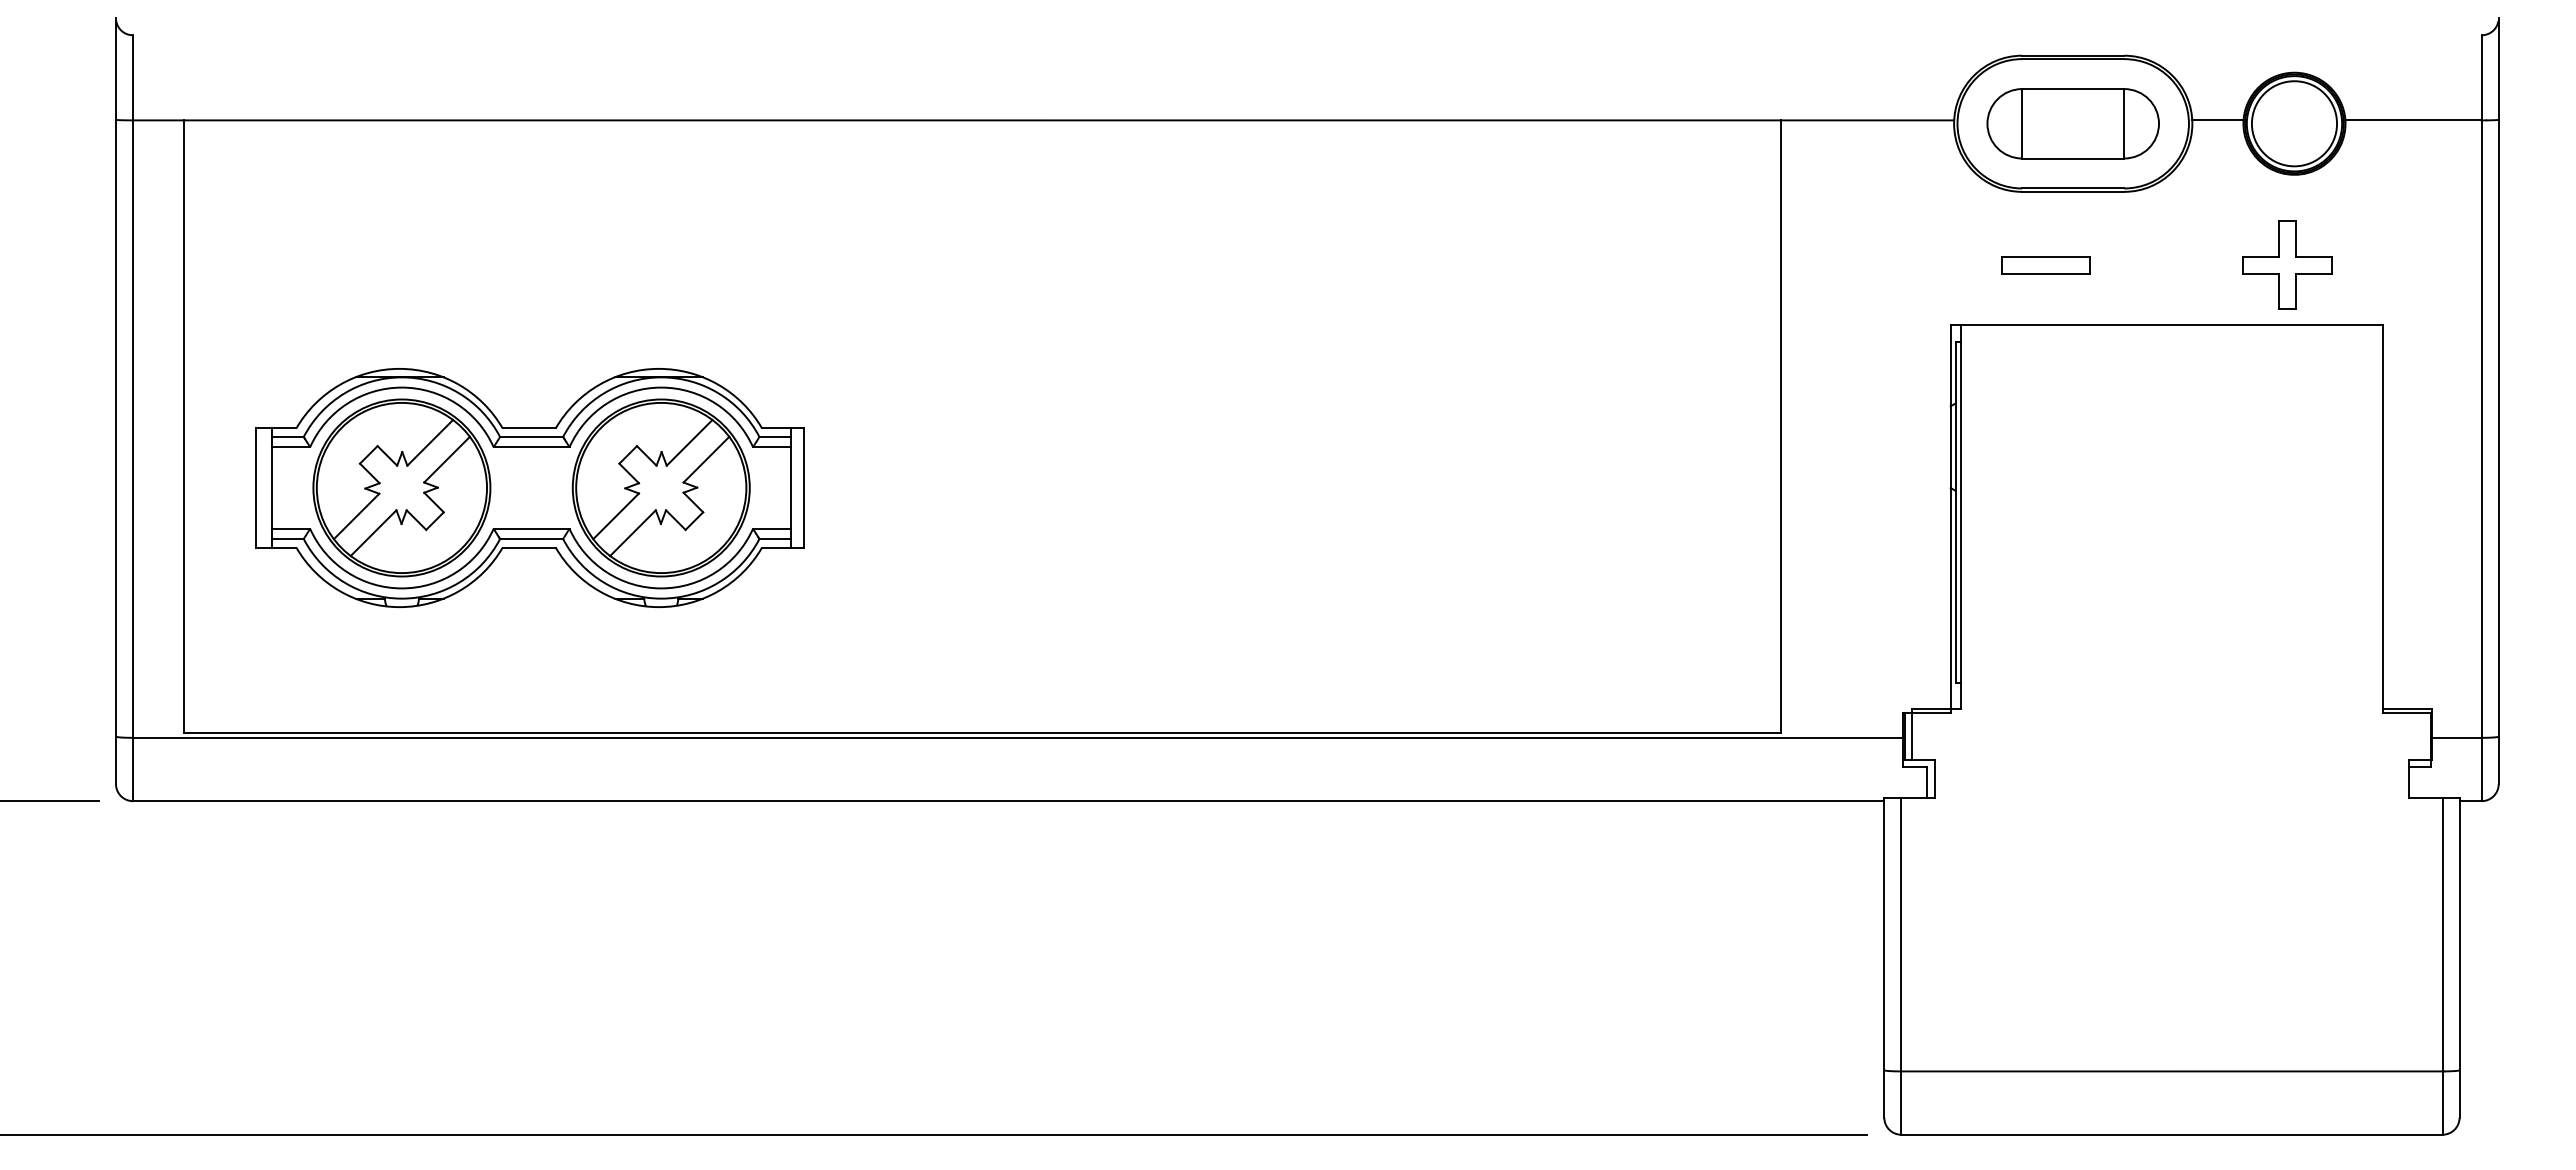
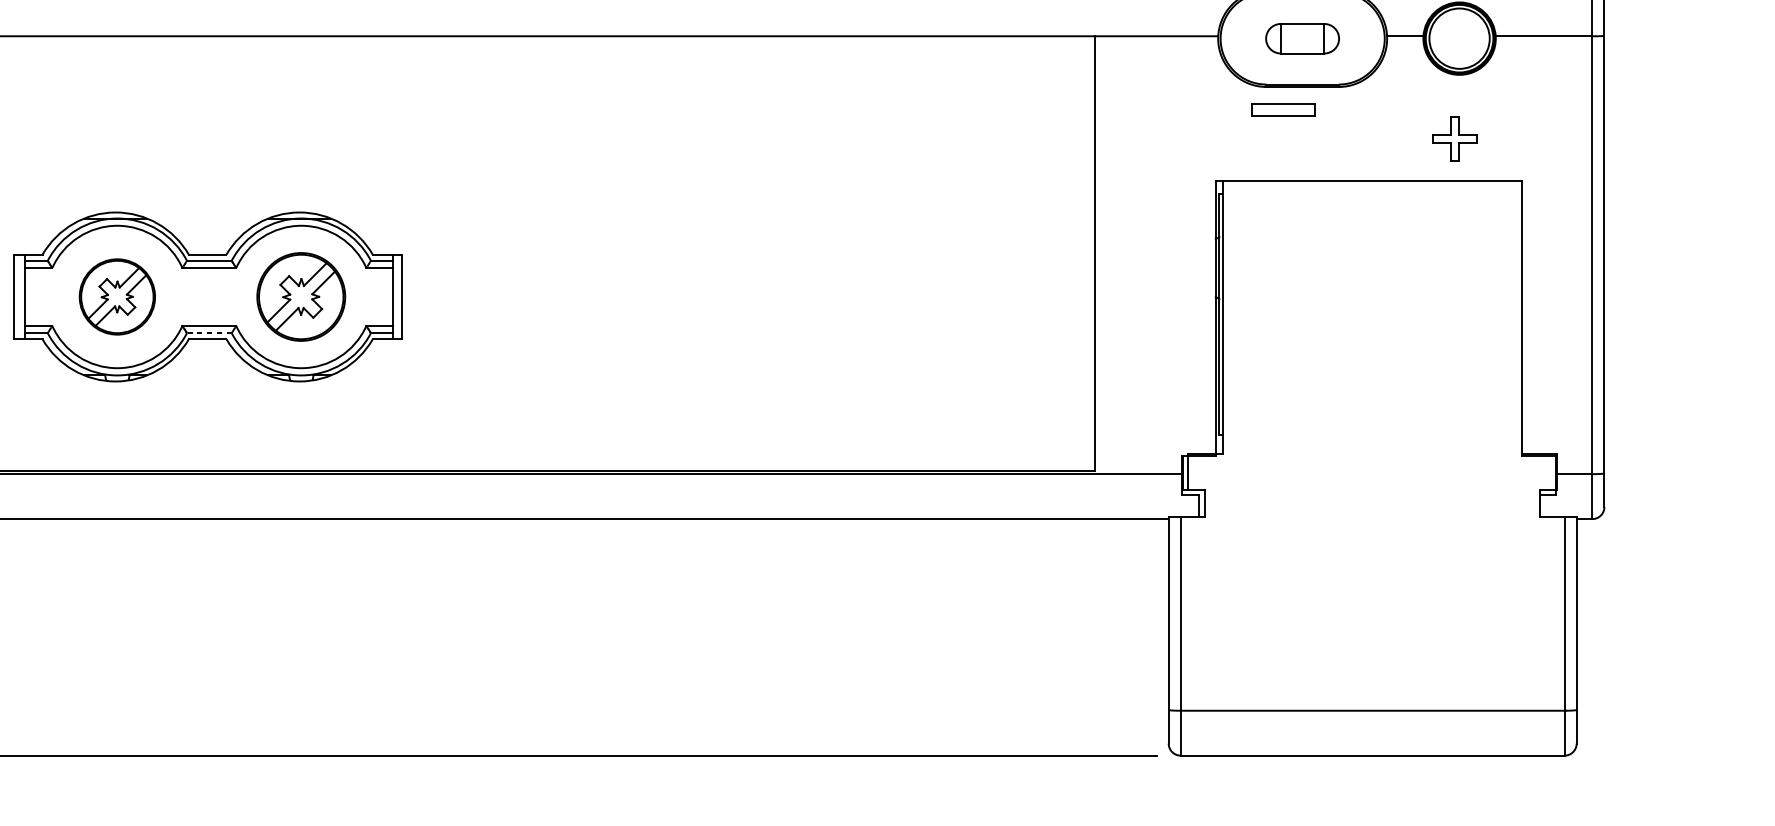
part: (2072, 123) -> (1302, 38), size x0.6
part: (2287, 264) -> (1454, 138), size x0.7
part: (2045, 265) -> (1283, 110), moved
part: (401, 487) -> (117, 296), size x0.6
part: (660, 487) -> (300, 296), size x0.7
line: (531, 539) -> (209, 333), solid -> dashed

